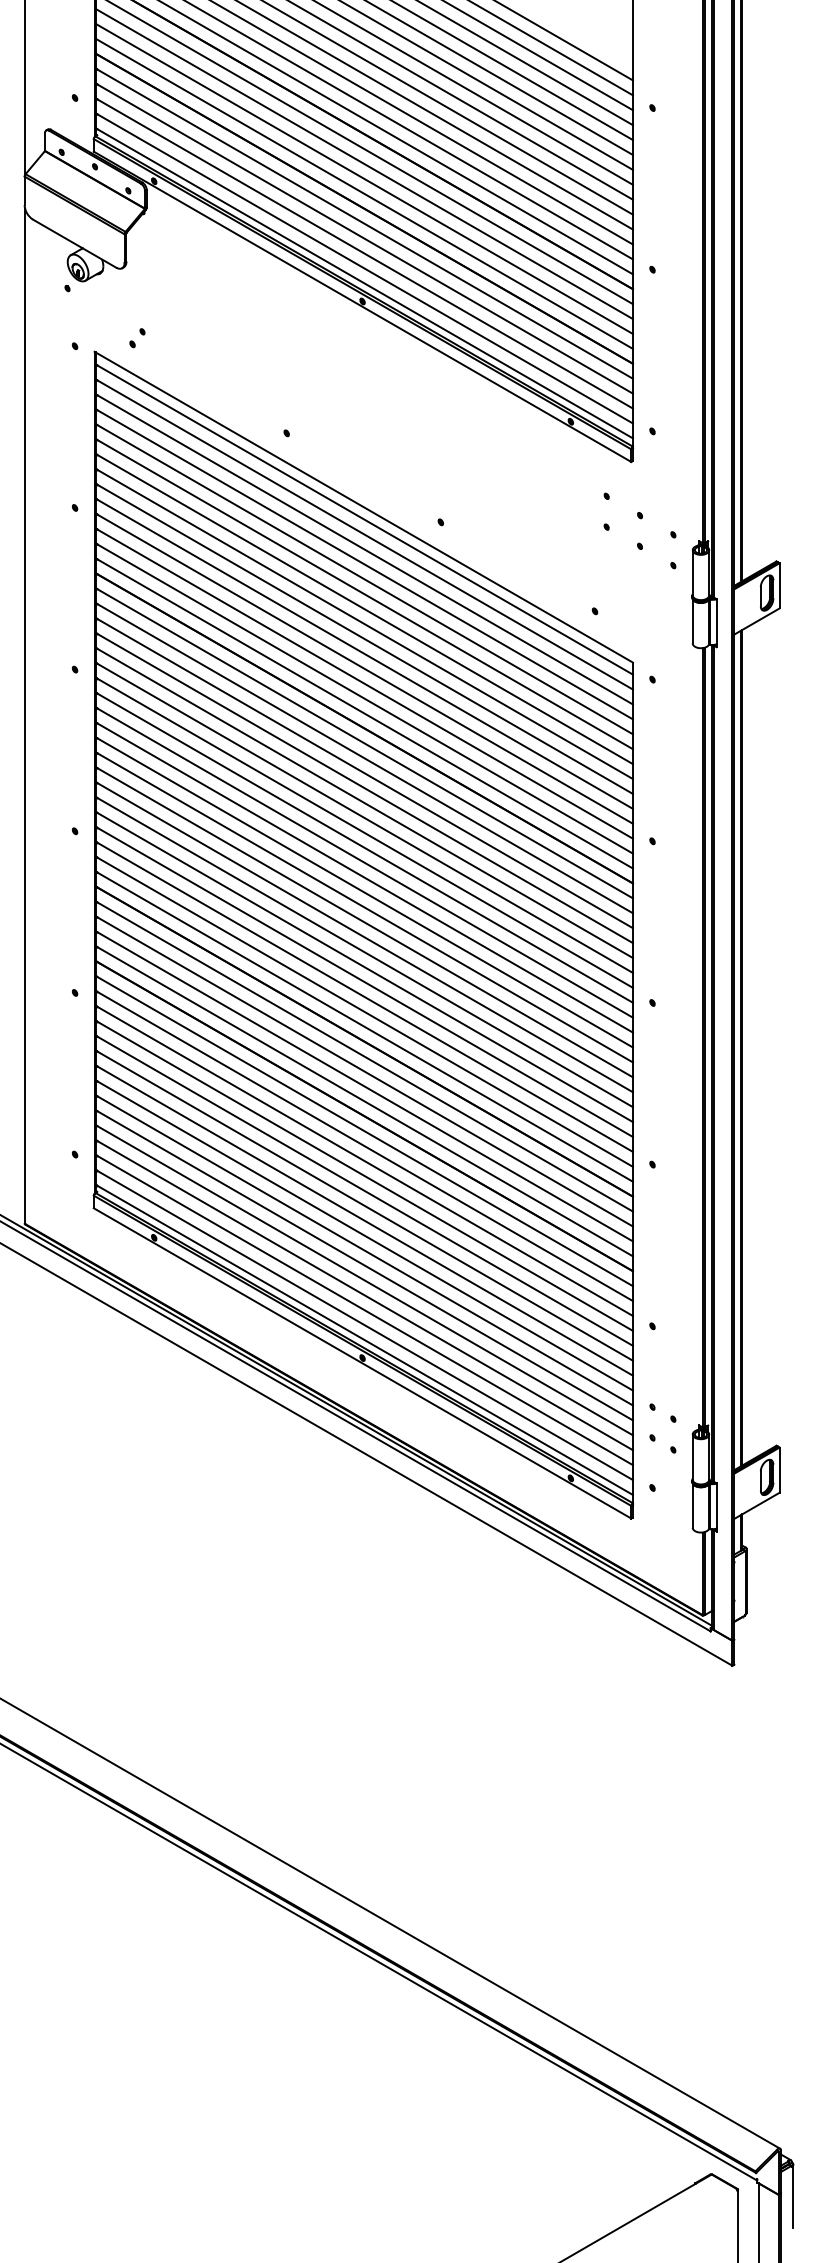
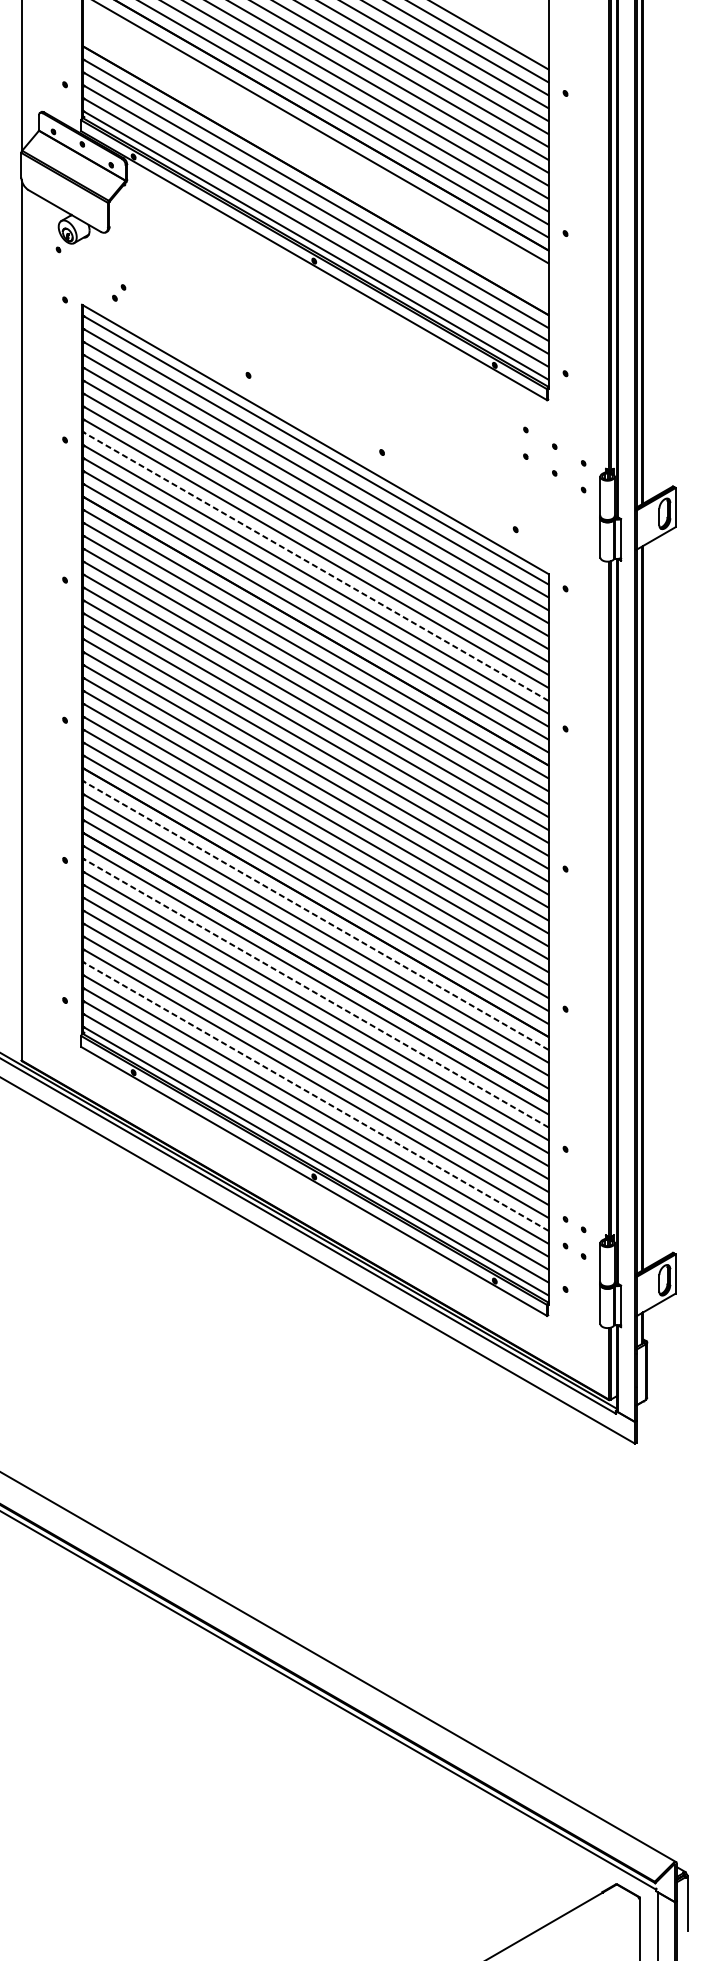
line: (363, 163) -> (315, 141), removed
line: (363, 178) -> (315, 154), removed
line: (363, 193) -> (315, 167), removed
line: (363, 653) -> (315, 566), solid -> dashed
line: (363, 1056) -> (315, 915), solid -> dashed
line: (363, 1145) -> (315, 992), solid -> dashed
line: (363, 1265) -> (315, 1096), solid -> dashed

